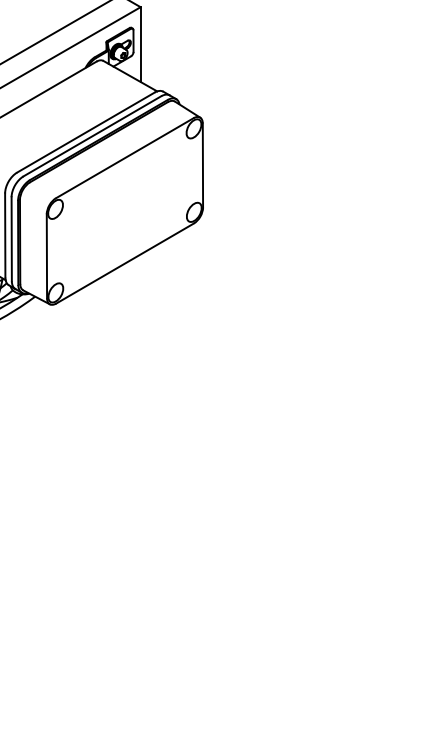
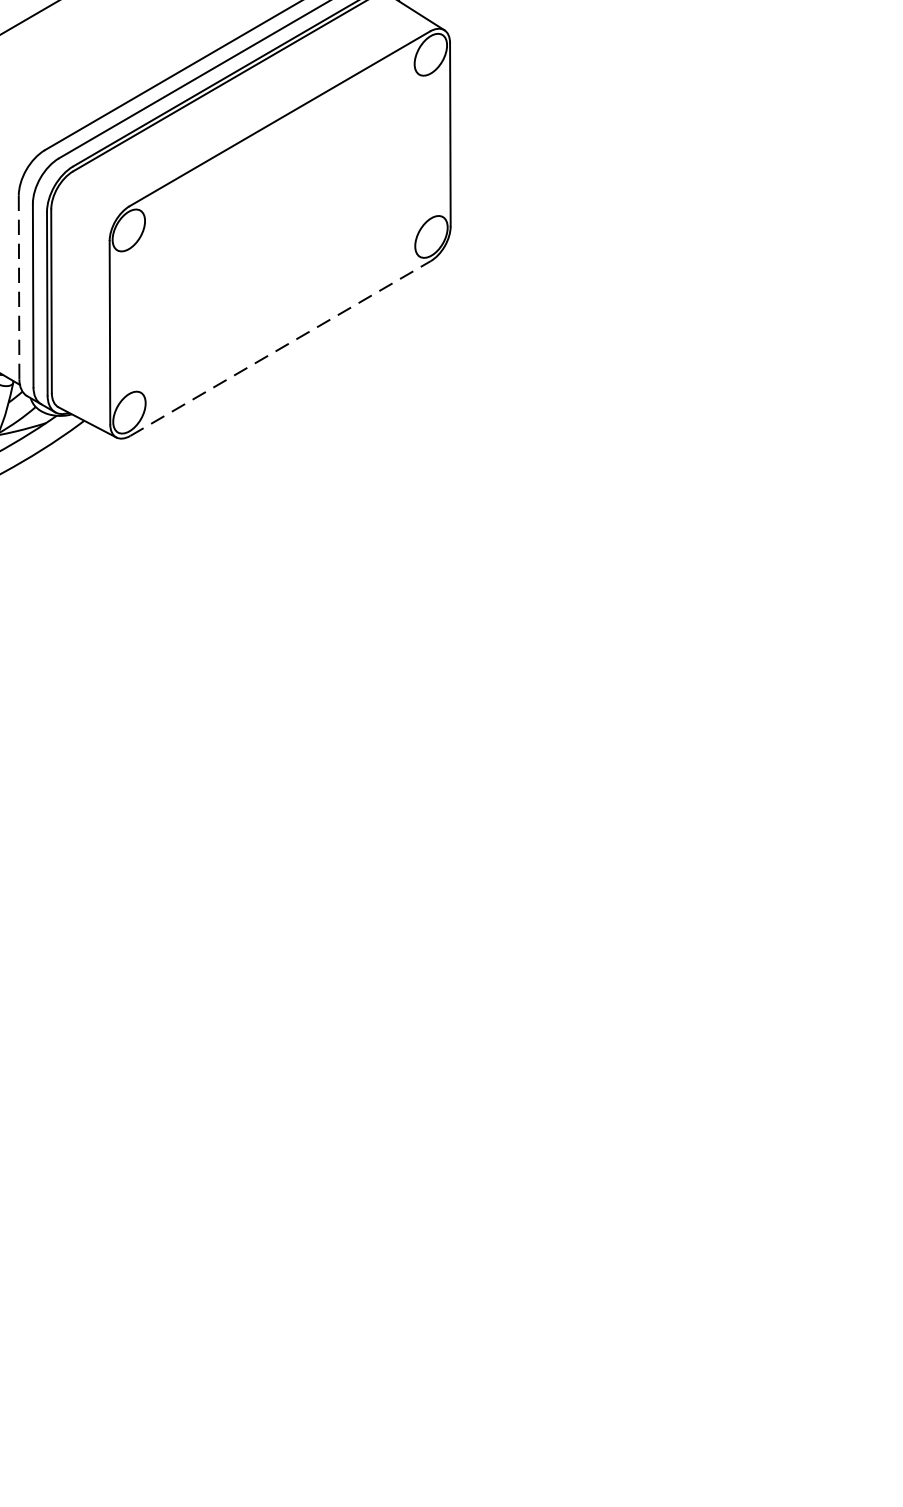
line: (5, 236) -> (19, 289), solid -> dashed
line: (125, 263) -> (281, 348), solid -> dashed

